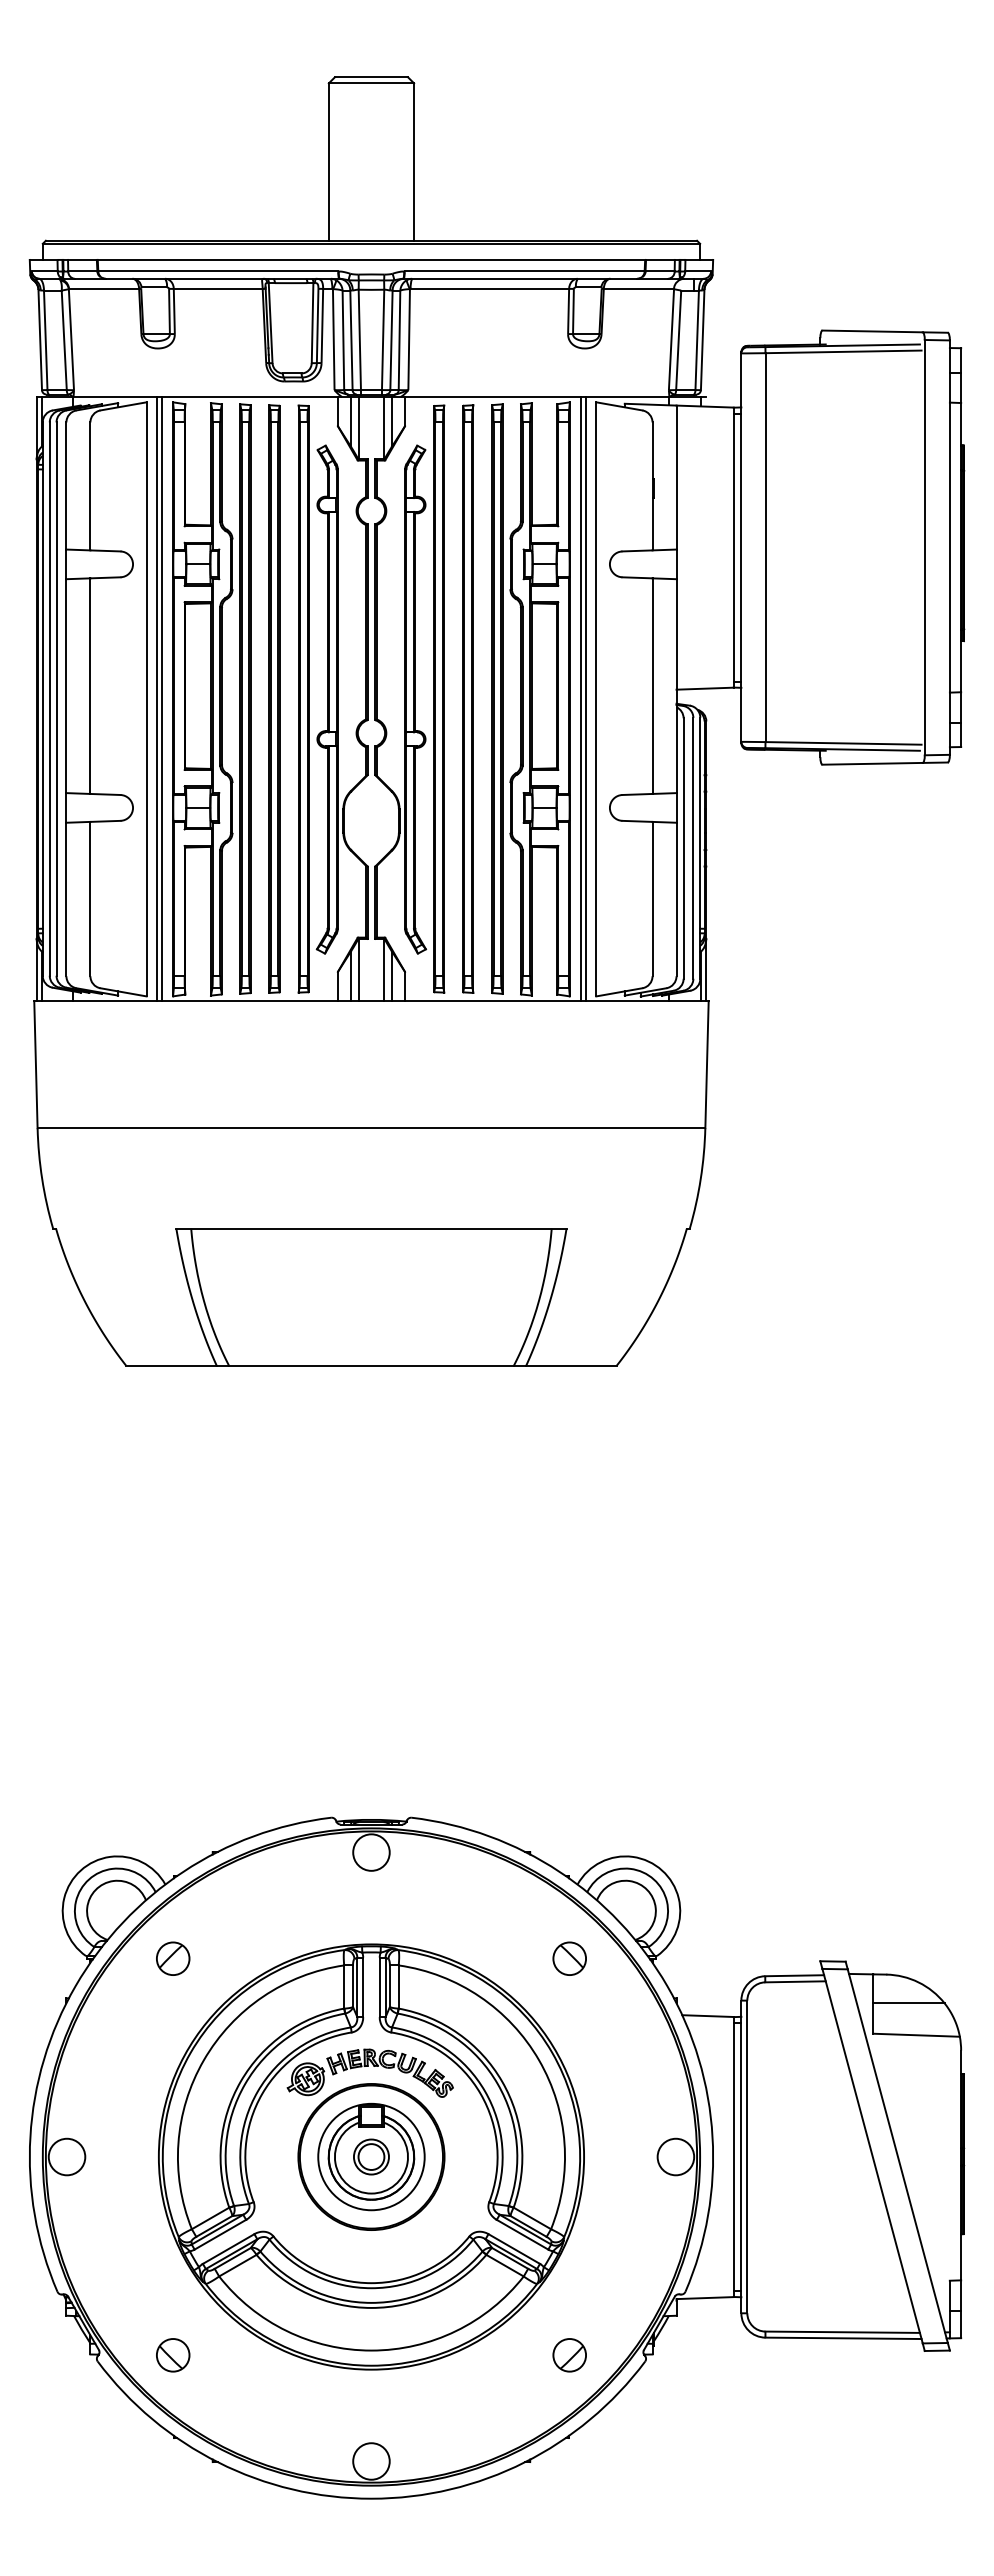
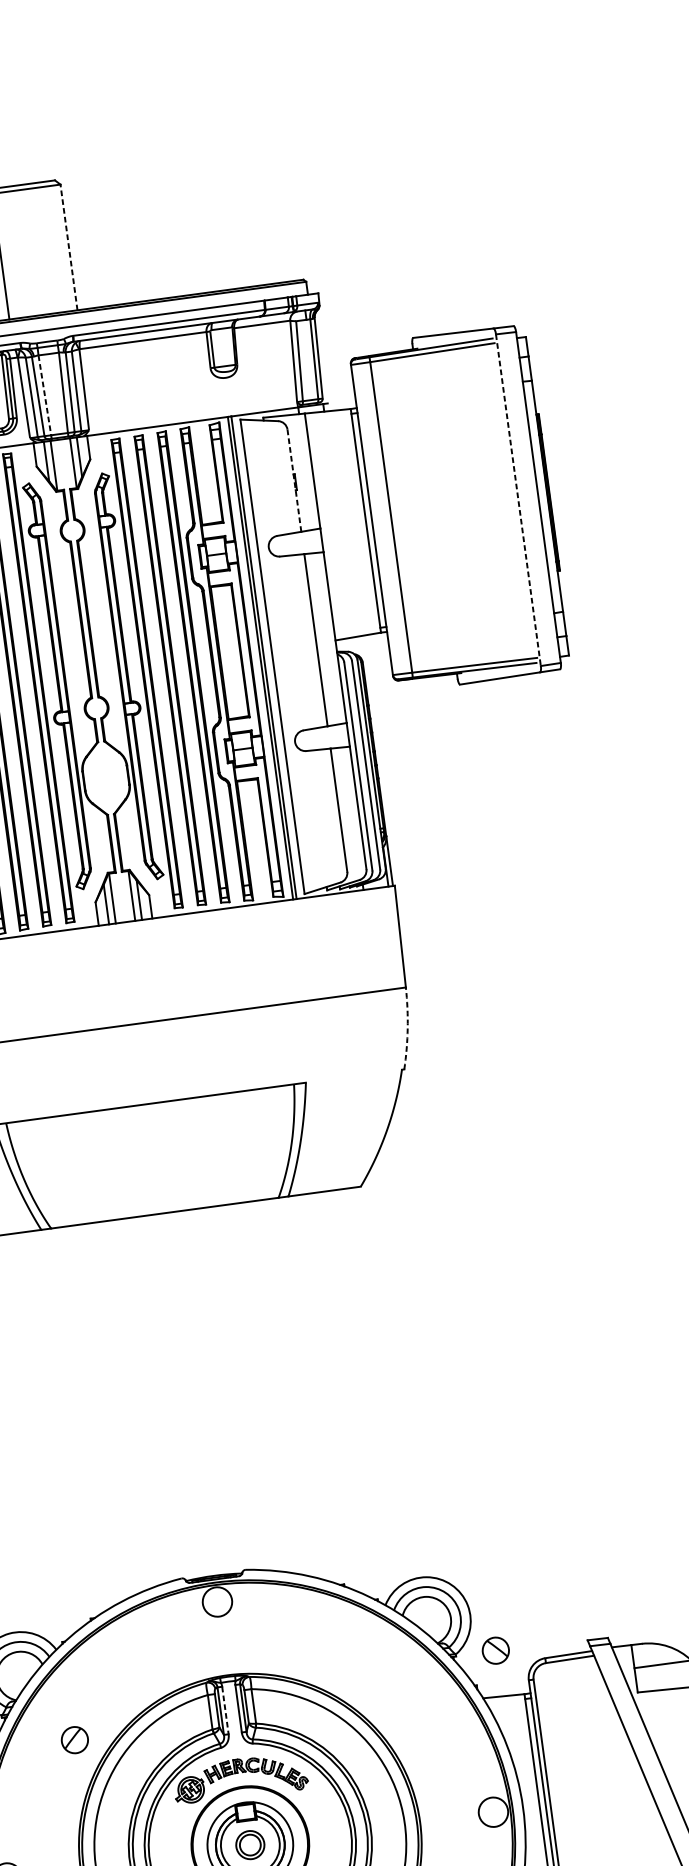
line: (414, 162) -> (69, 247), solid -> dashed
line: (359, 340) -> (44, 395), solid -> dashed
line: (652, 486) -> (294, 480), solid -> dashed
line: (924, 547) -> (518, 500), solid -> dashed
arc: (700, 1178) -> (407, 1028), solid -> dashed
part: (173, 1958) -> (75, 1739), moved
part: (569, 1958) -> (495, 1650), moved
line: (363, 1987) -> (225, 1710), solid -> dashed

